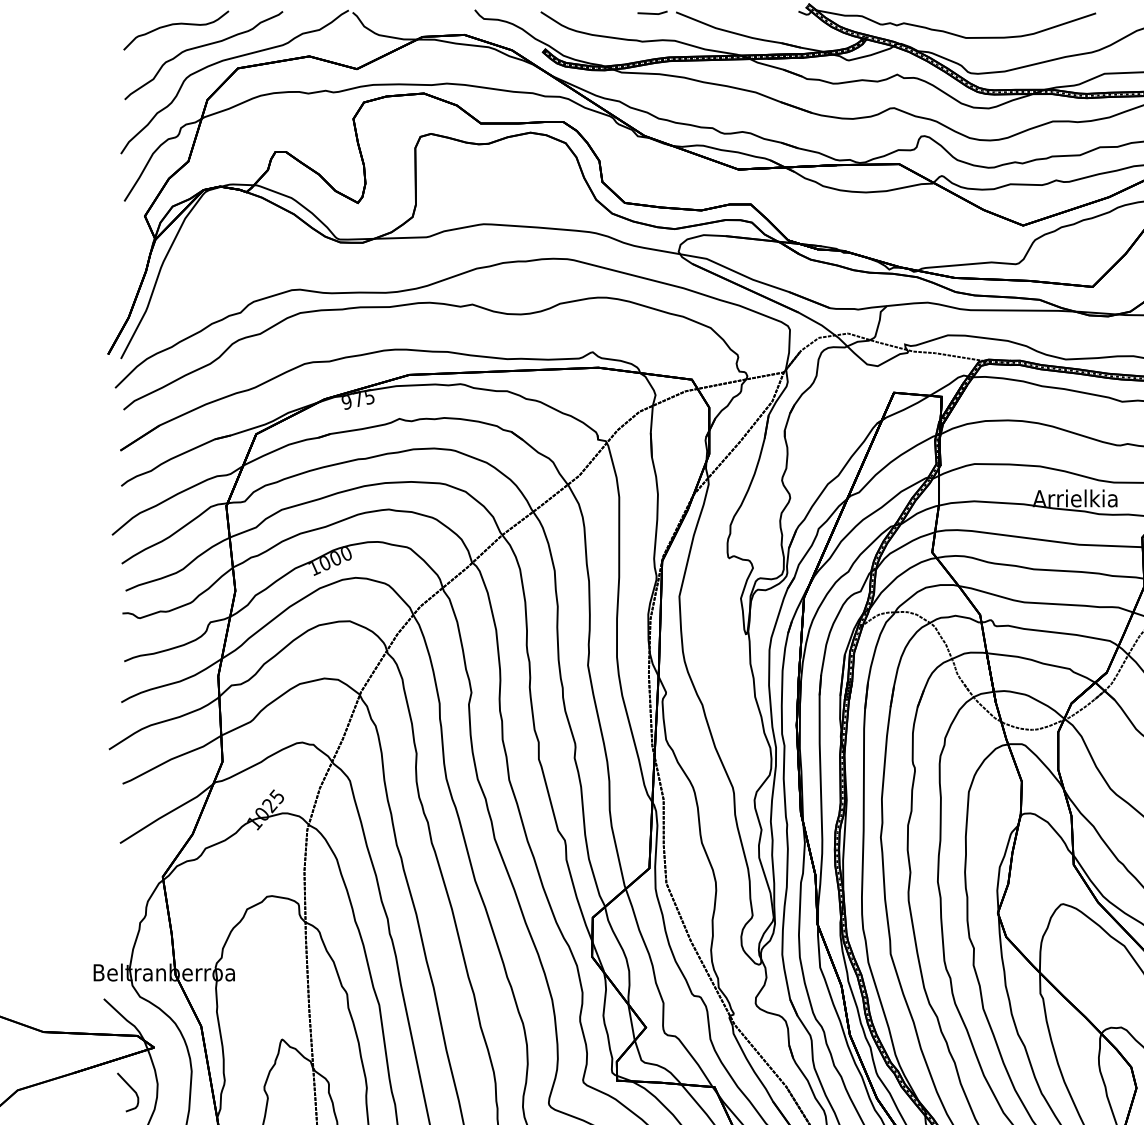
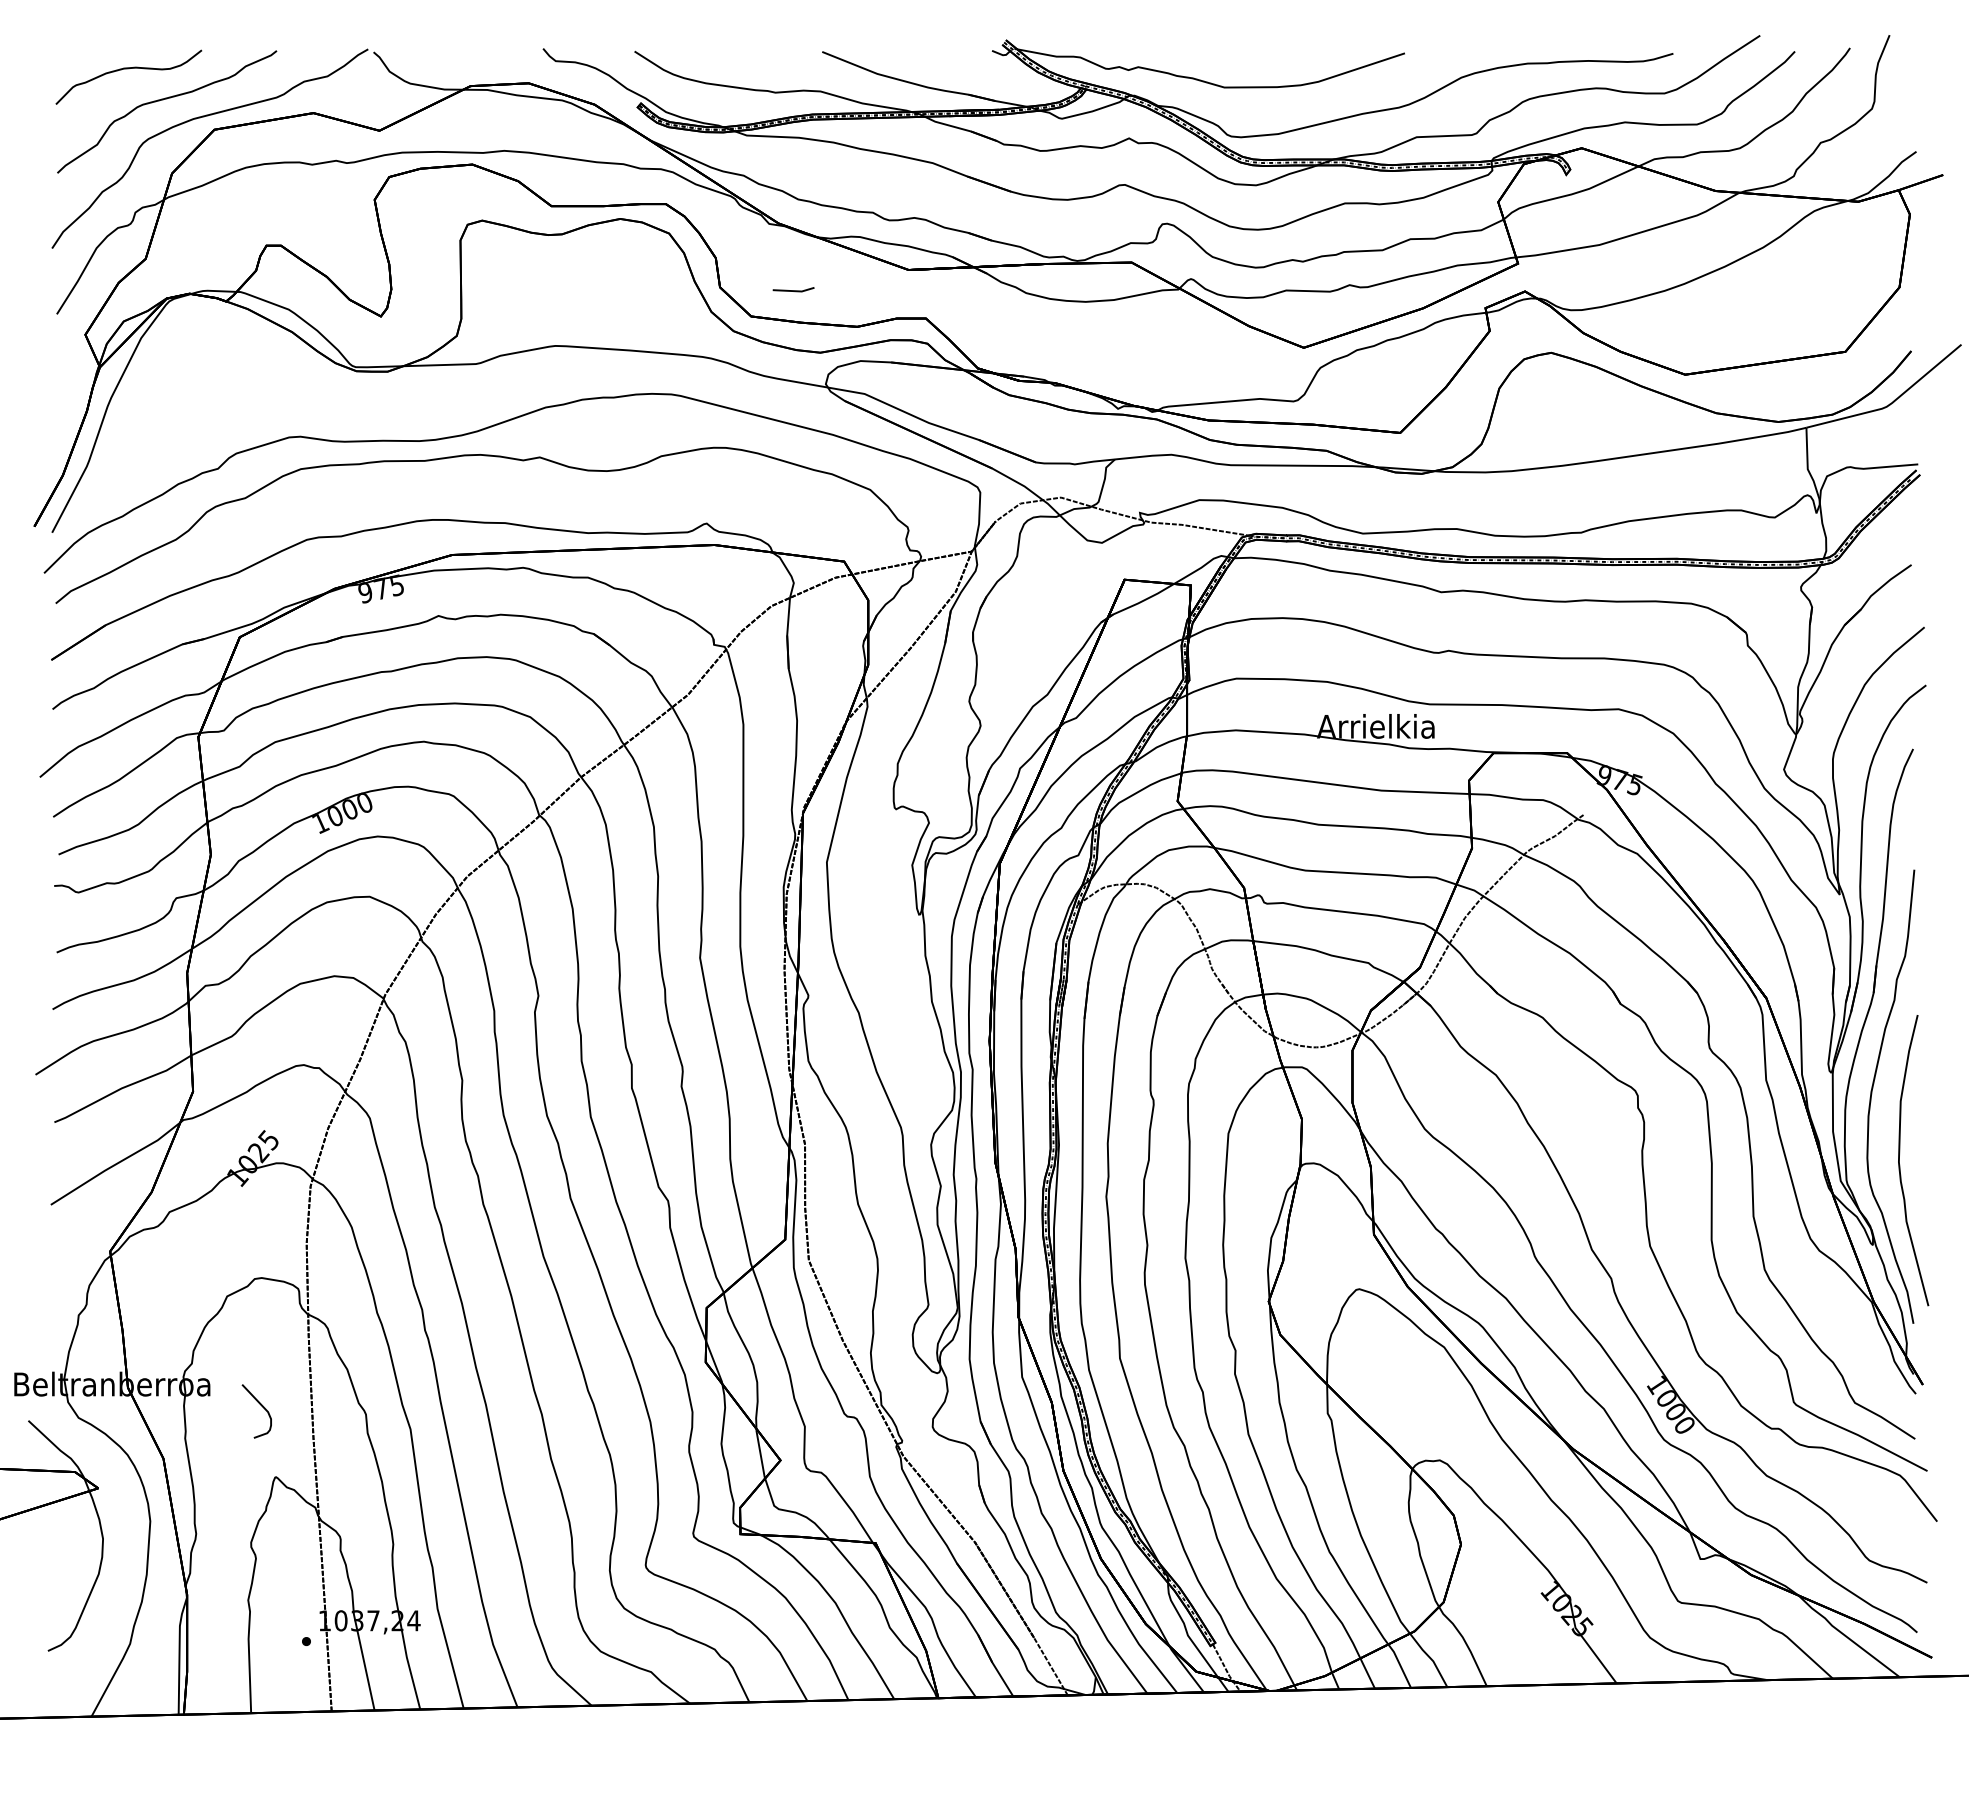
line: (652, 13) -> (793, 290), moved
curve: (131, 1088) -> (261, 1406), moved

